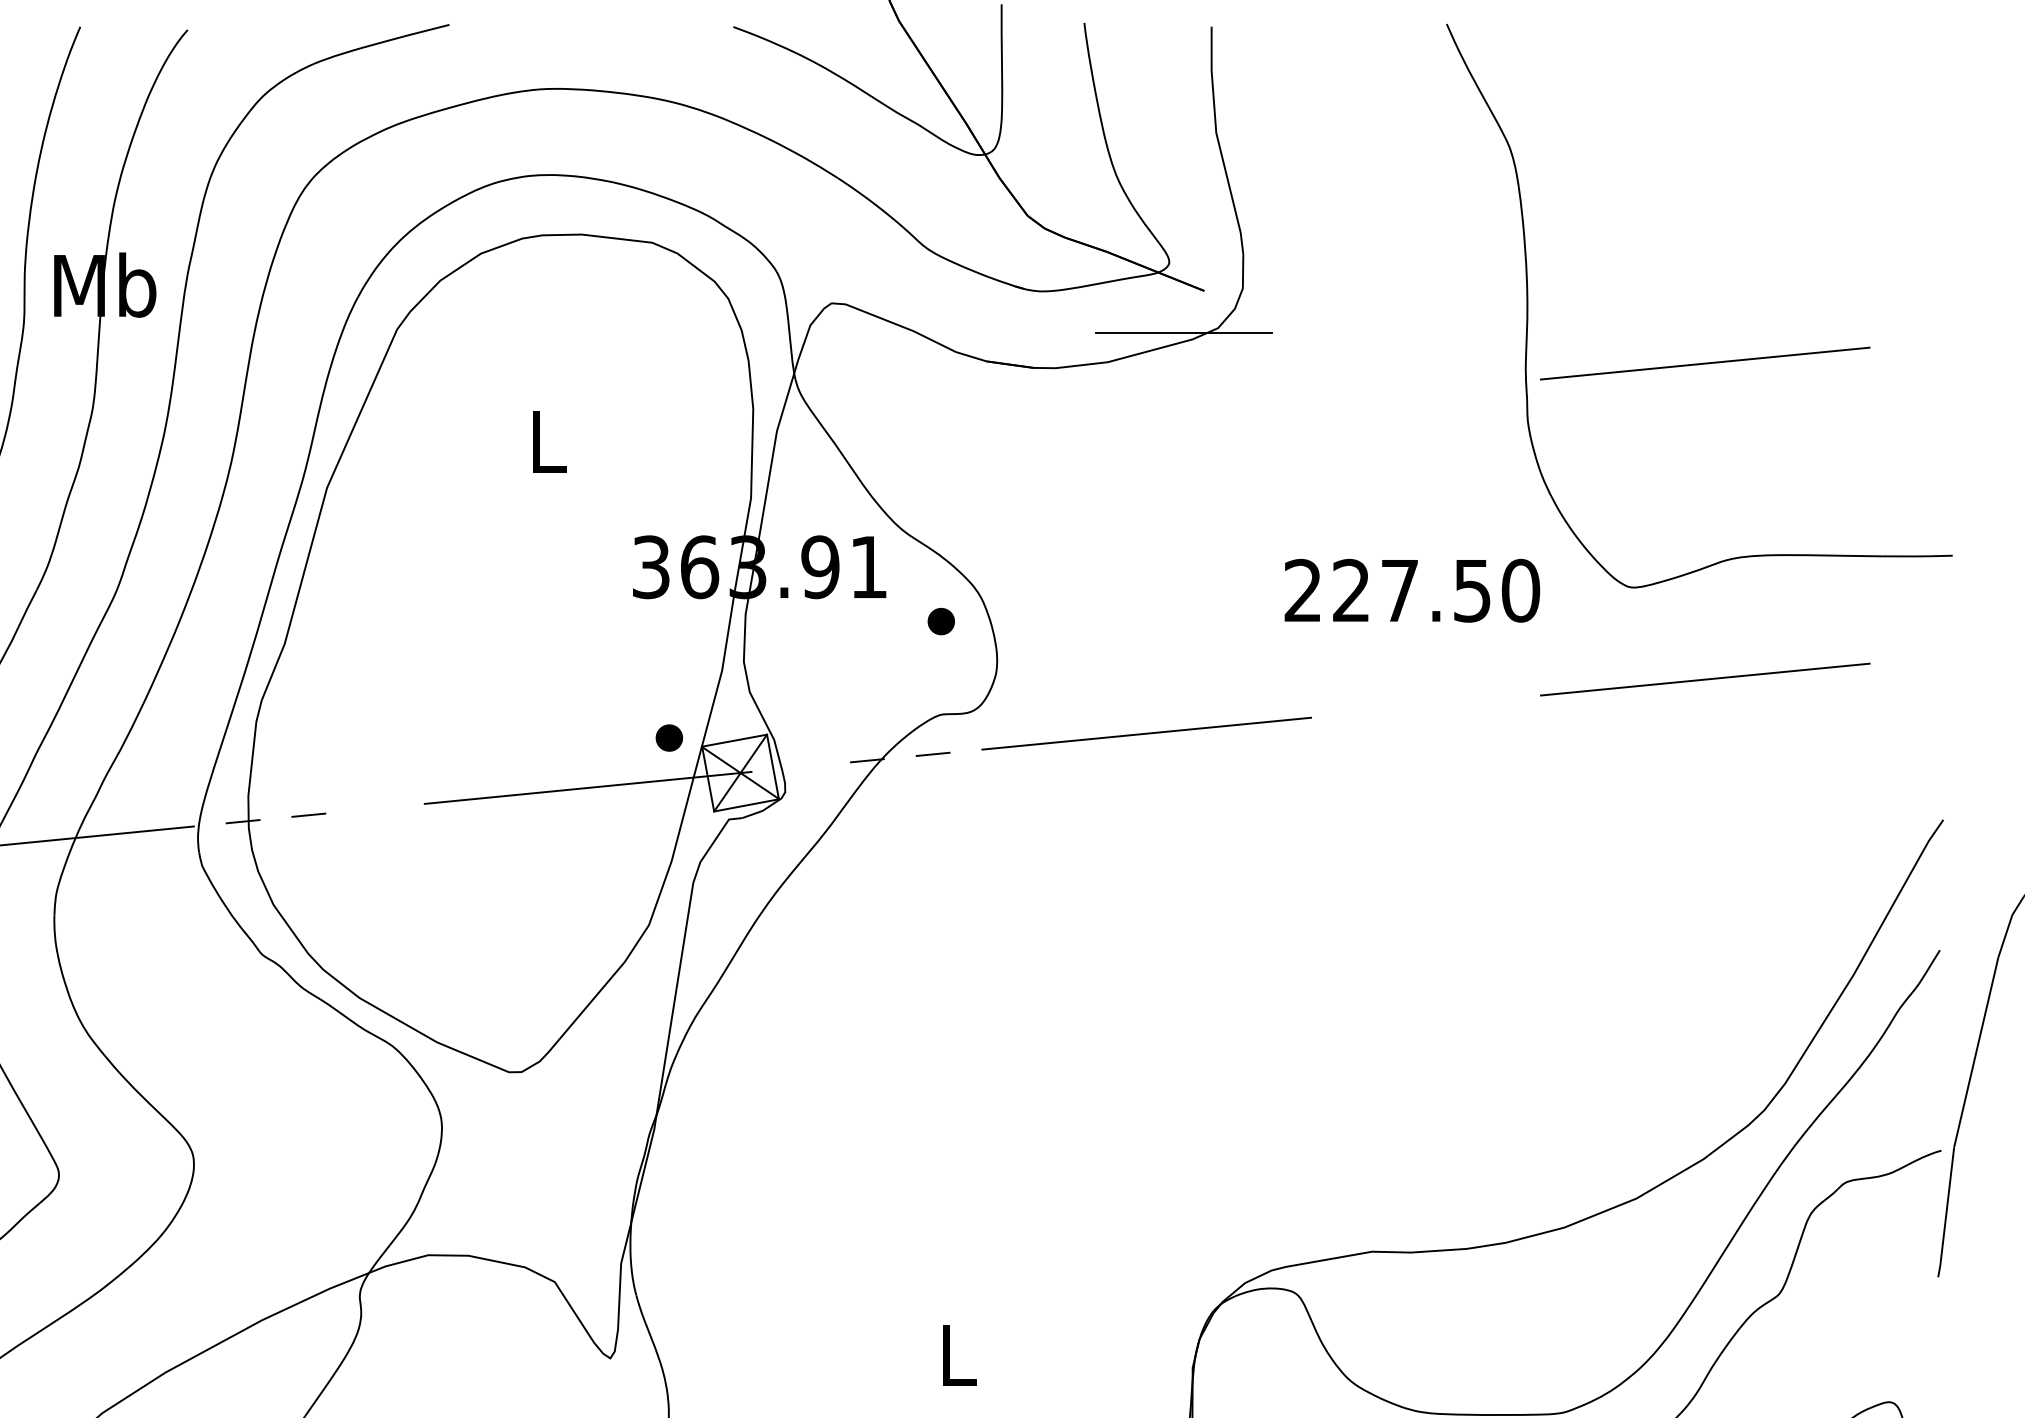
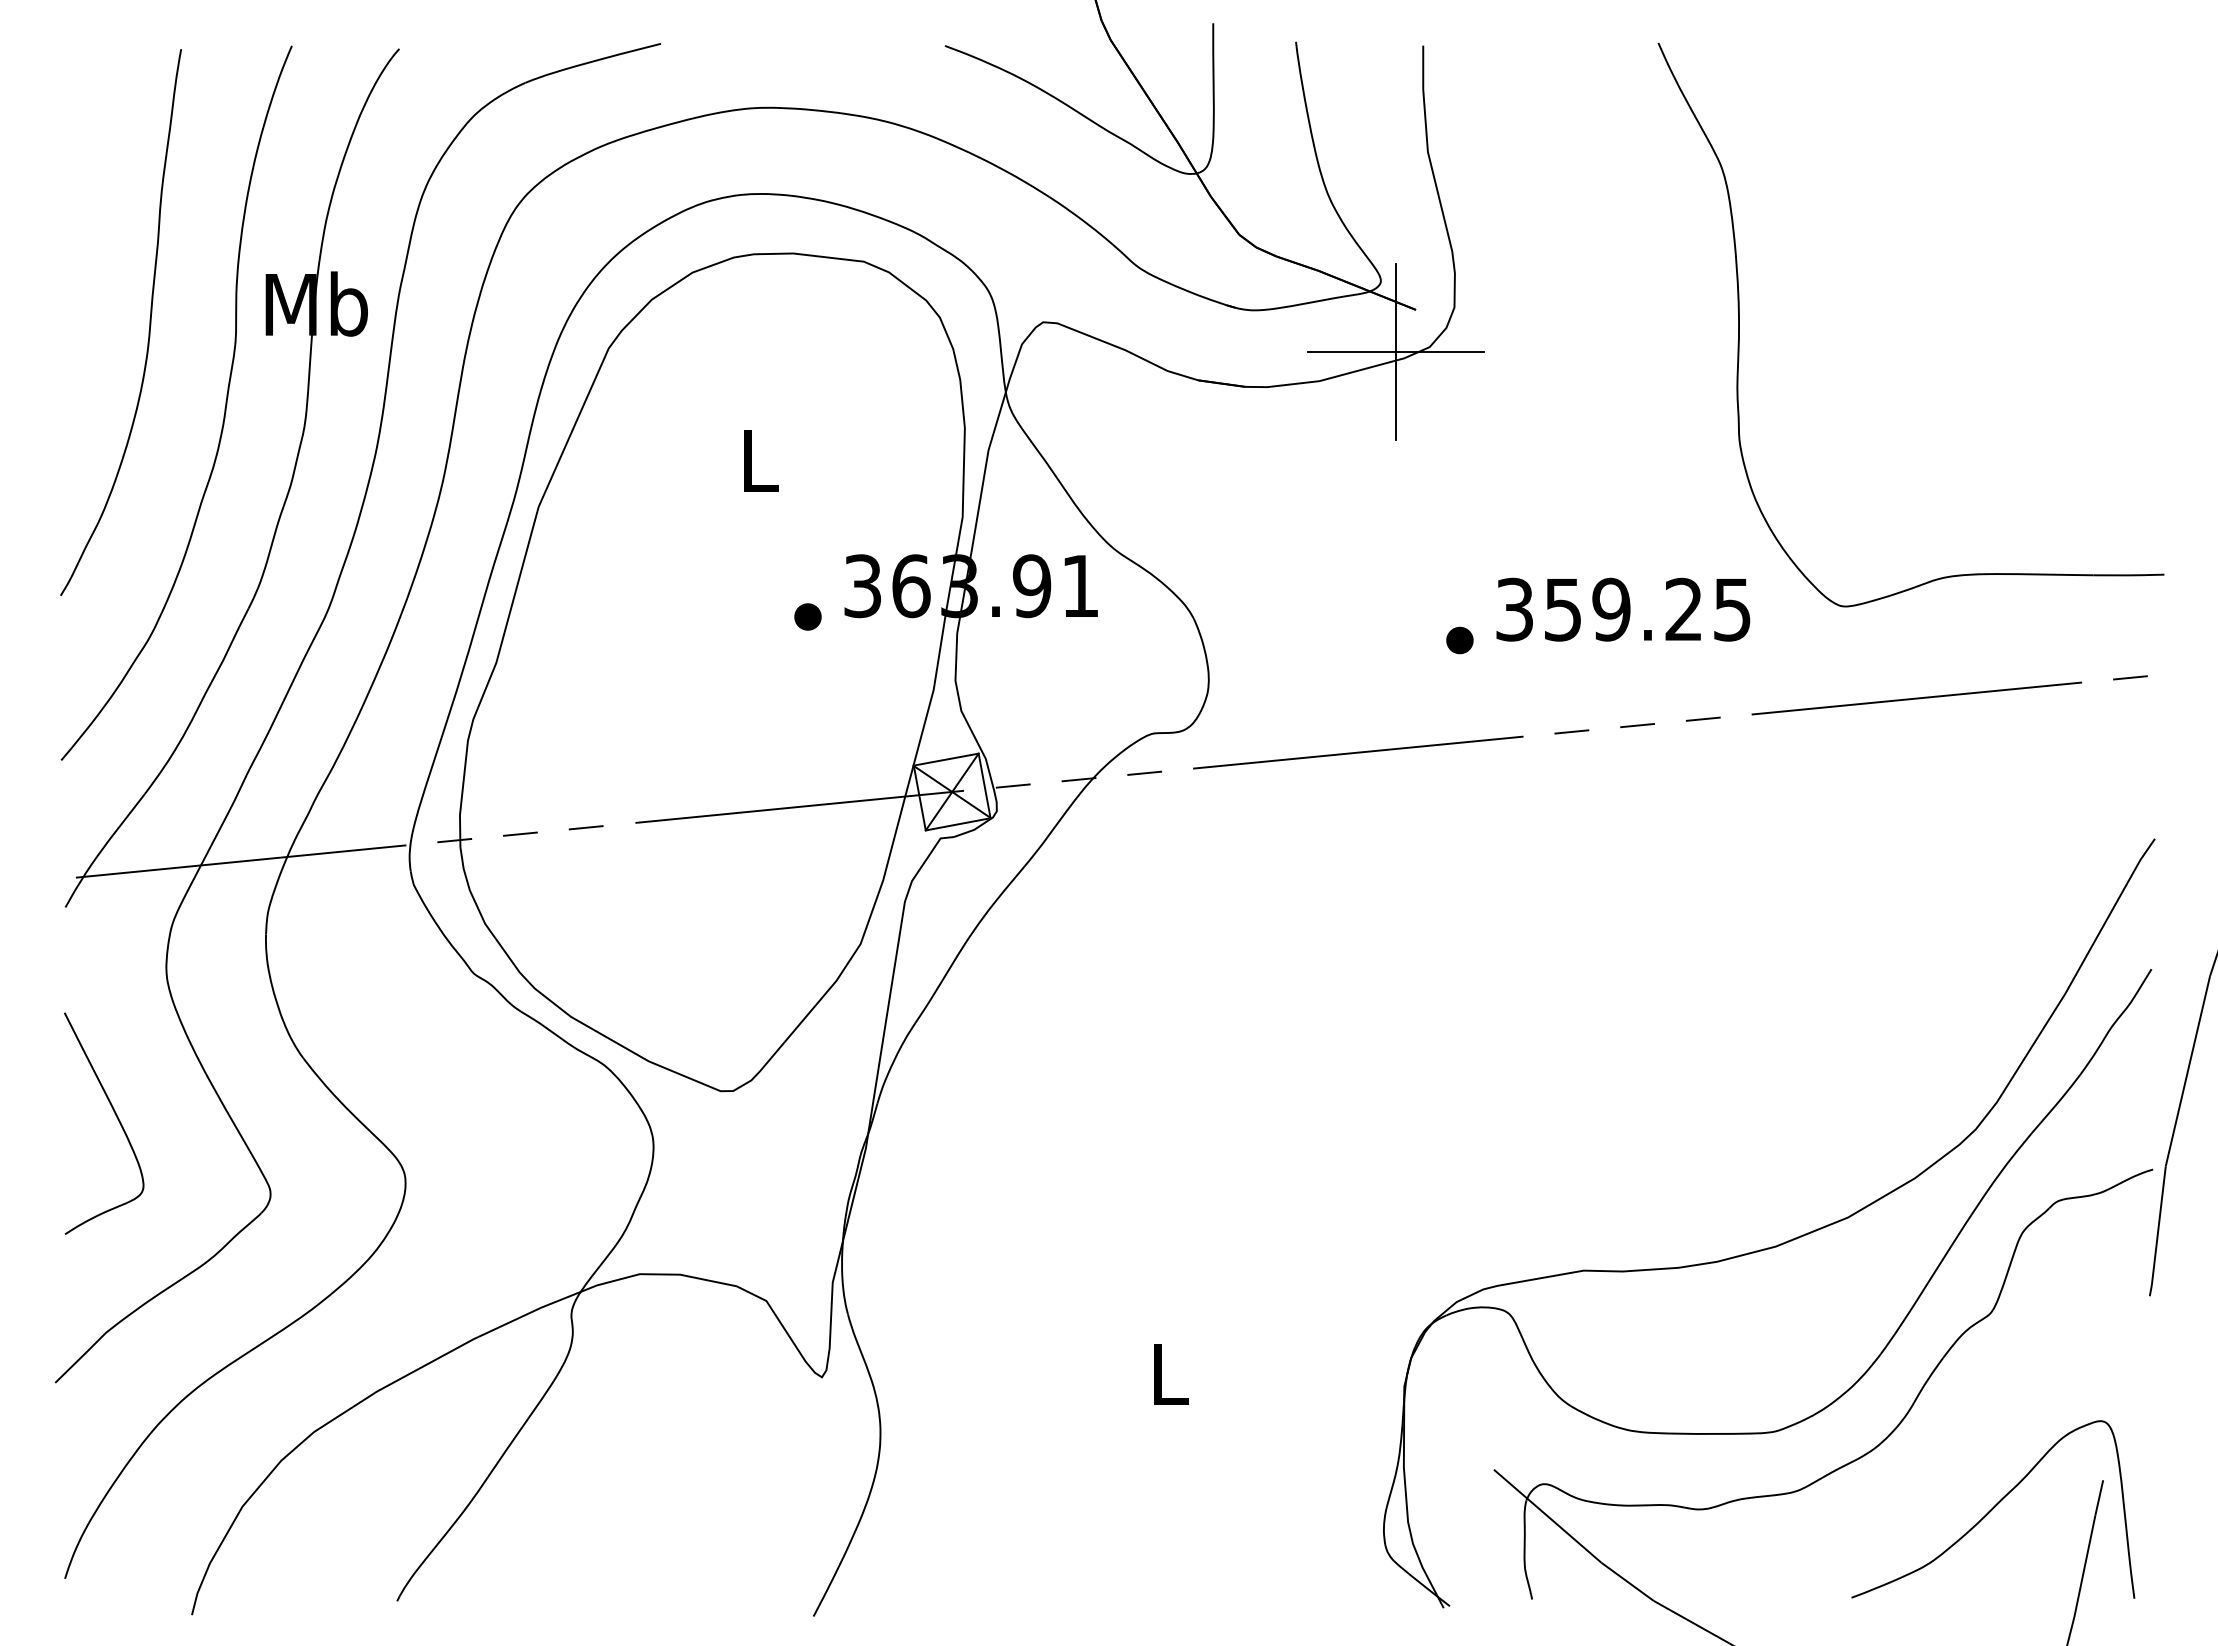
line: (1183, 332) -> (1395, 351), added
line: (1704, 363) -> (1916, 382), removed
text: (1411, 590) -> (1623, 609), 227.50 -> 359.25
part: (940, 621) -> (1459, 640), moved
line: (1918, 658) -> (2130, 677), added
line: (1490, 699) -> (1702, 718), added
line: (1425, 706) -> (1637, 725), added
line: (1359, 712) -> (1571, 731), added
part: (668, 737) -> (807, 616), moved
line: (800, 766) -> (1012, 785), added
line: (373, 808) -> (585, 827), added

